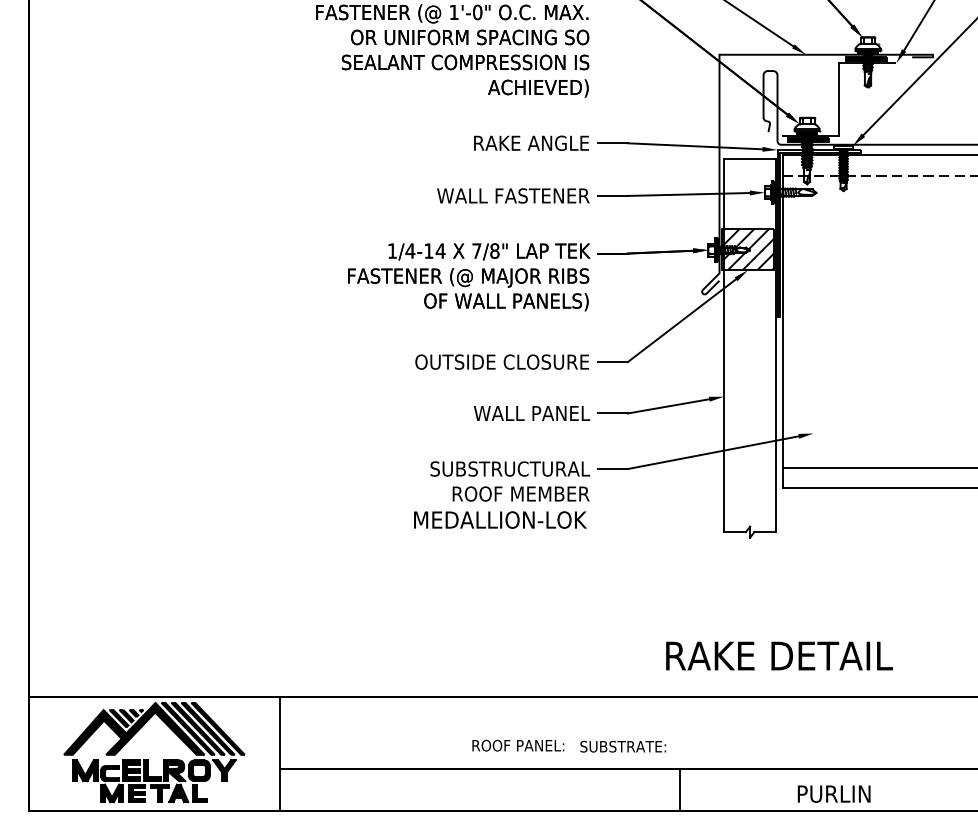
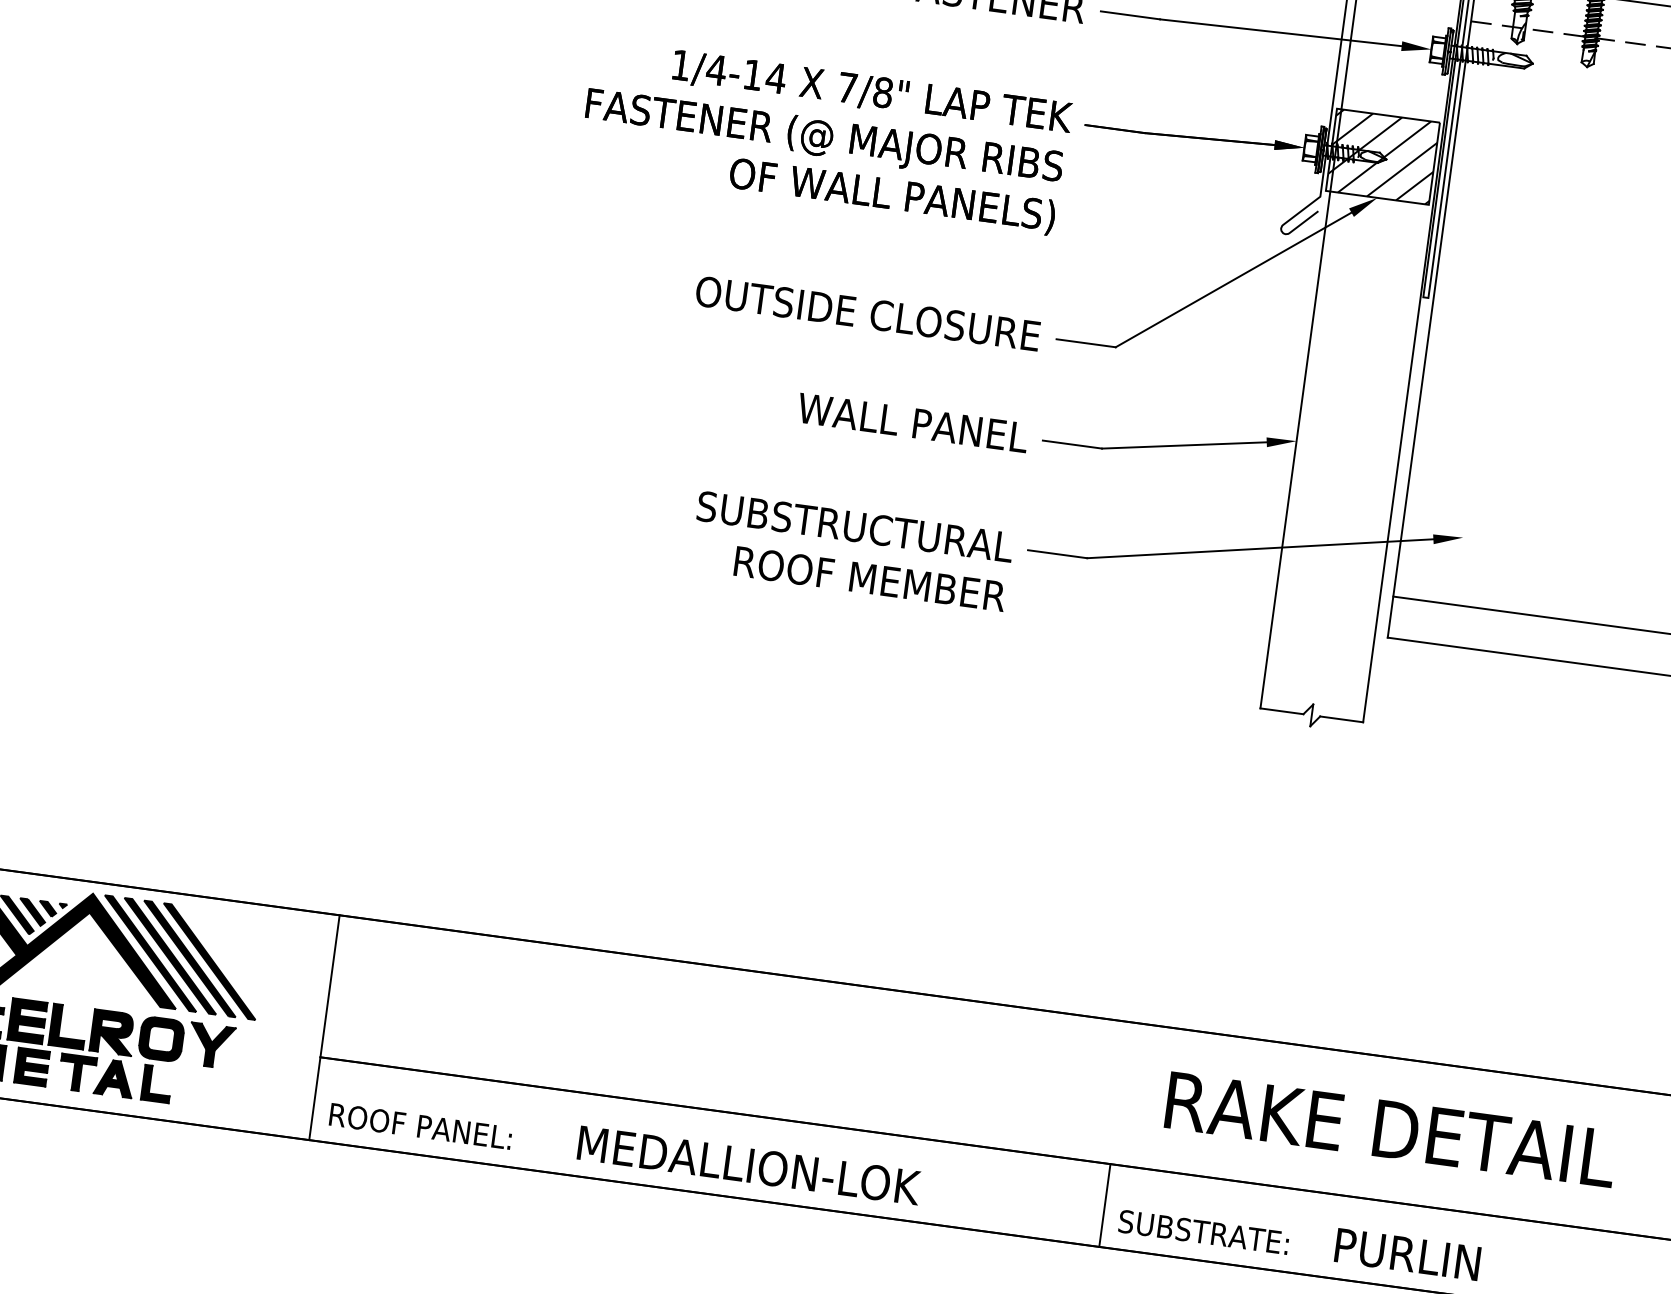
text: (500, 519) -> (749, 1164), moved
text: (779, 655) -> (1391, 1128), moved
text: (518, 745) -> (421, 1126), moved
text: (623, 746) -> (1204, 1231), moved

